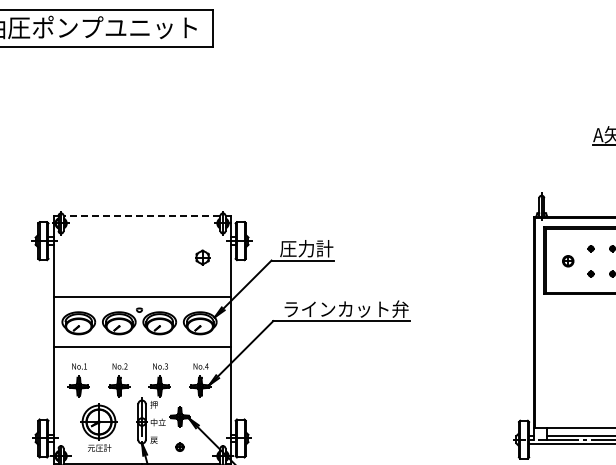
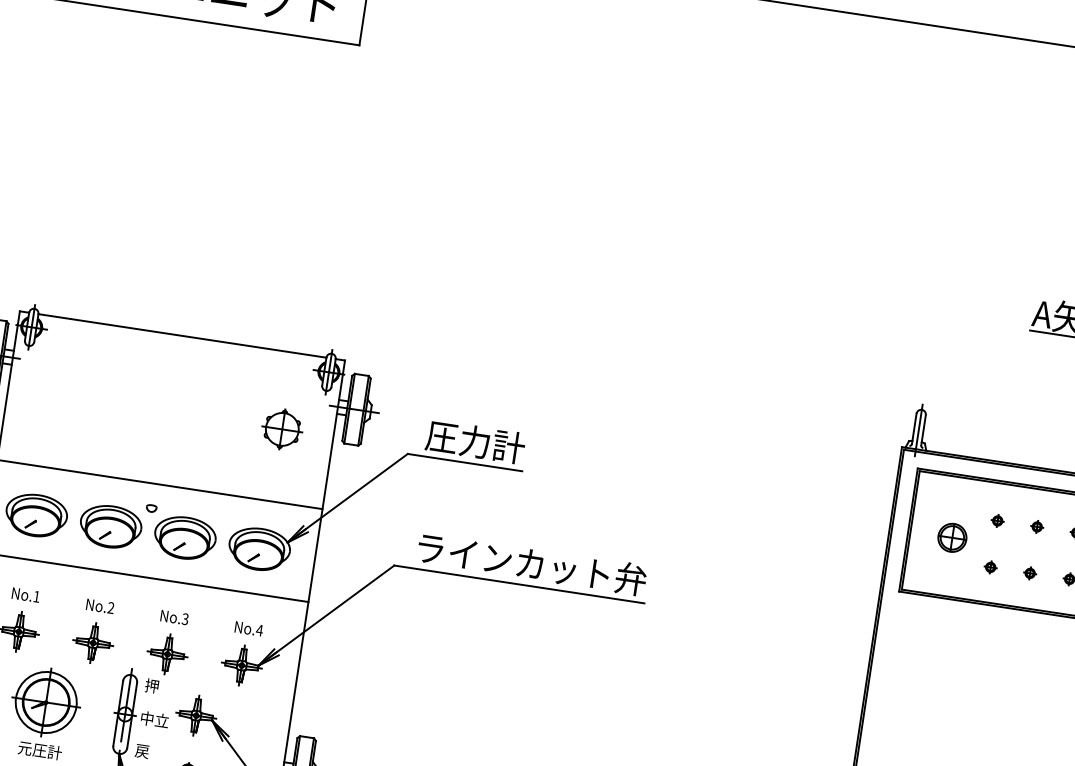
line: (141, 215) -> (181, 335), dashed -> solid
part: (202, 257) -> (281, 429), size x1.43
part: (567, 260) -> (951, 536), size x1.43

